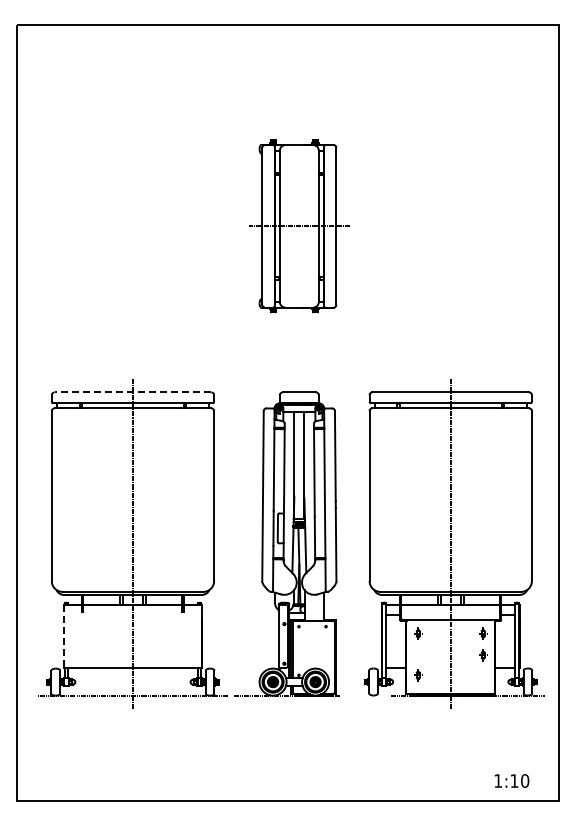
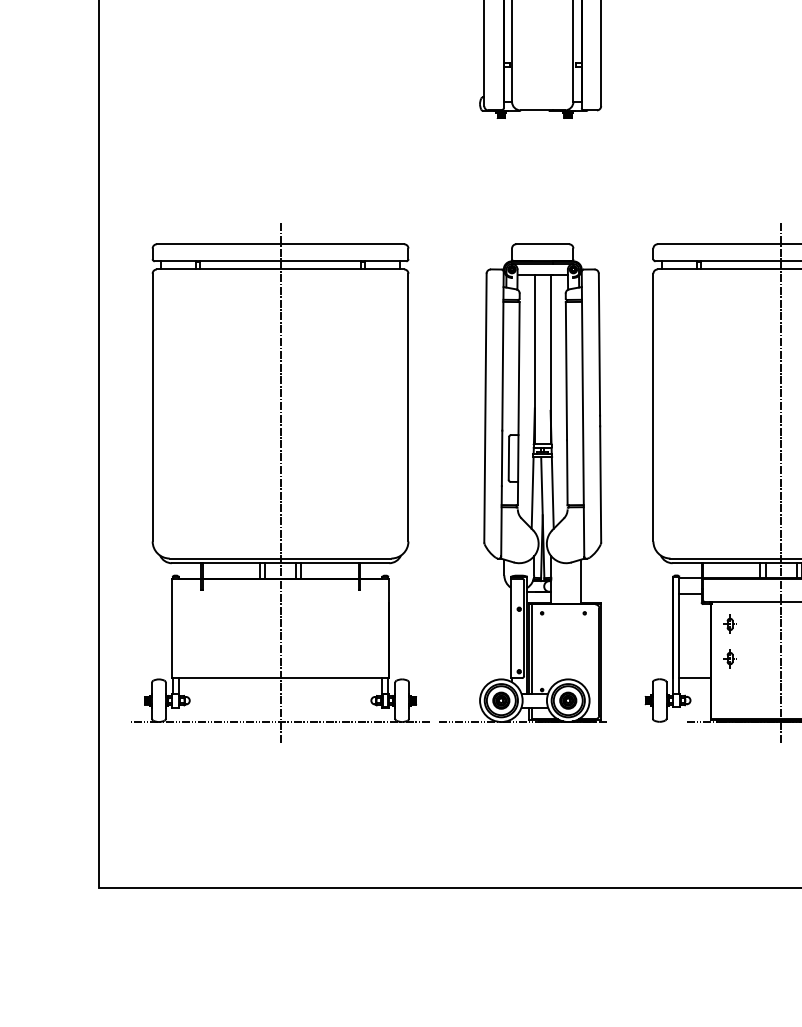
line: (132, 392) -> (279, 244), dashed -> solid
line: (64, 636) -> (172, 628), dashed -> solid
part: (418, 675) -> (730, 658), moved

